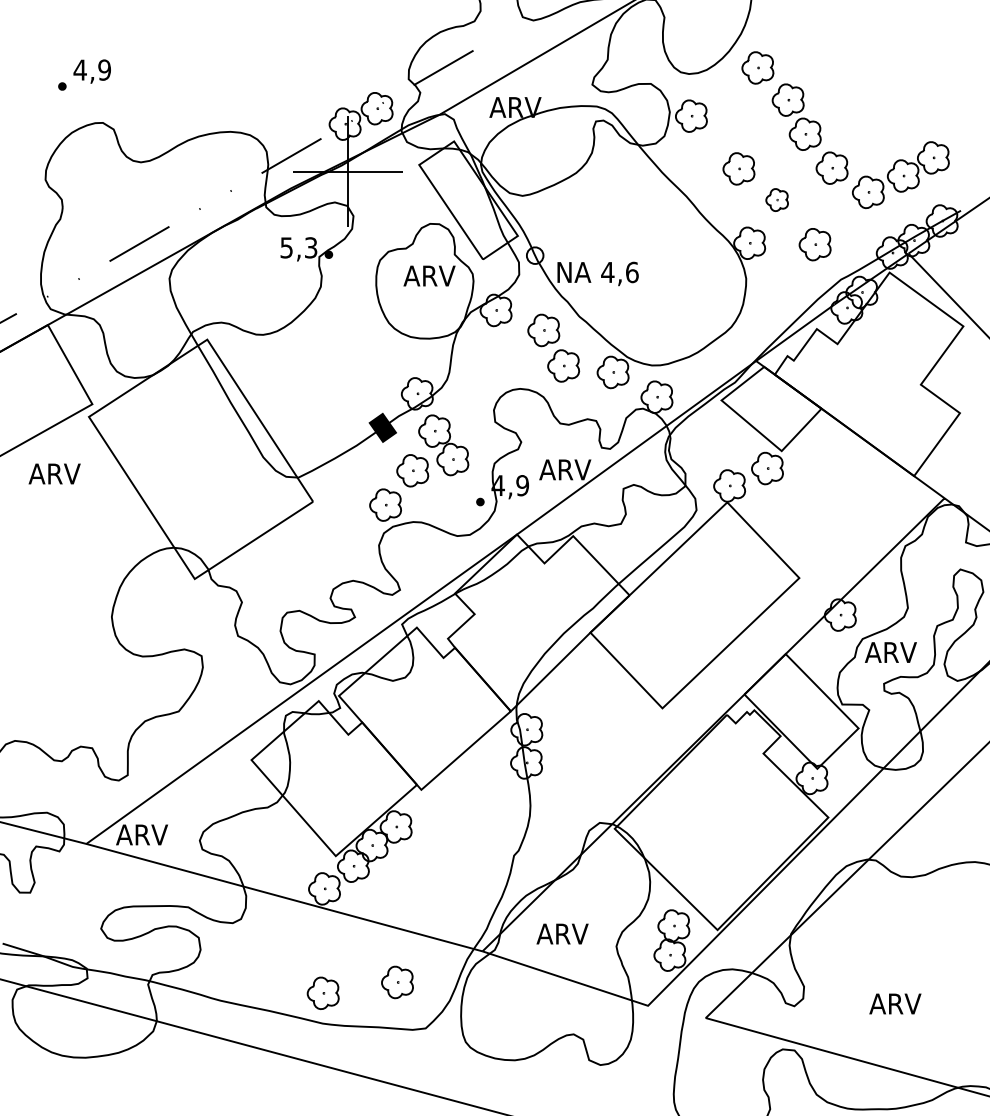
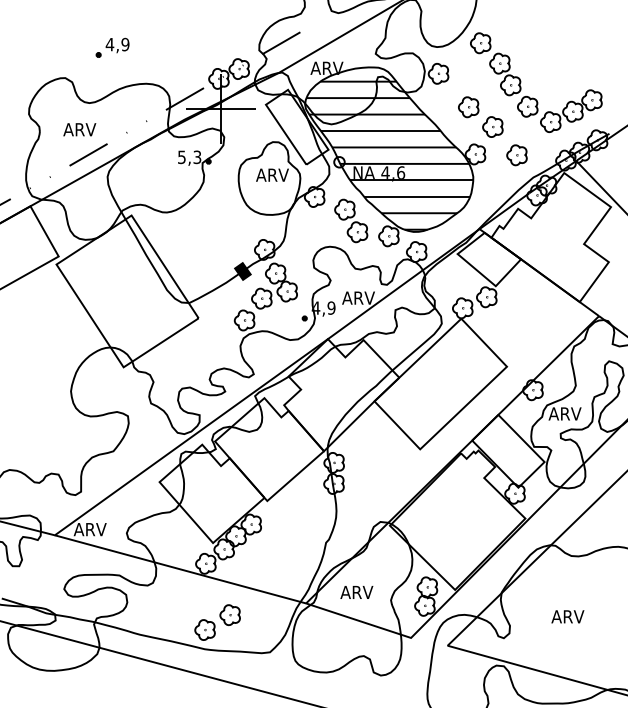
part: (84, 74) -> (112, 47), moved
part: (776, 199) -> (492, 126), size x1.43
hatch: (614, 244) -> (389, 155), added
text: (54, 473) -> (79, 129), moved
part: (396, 983) -> (229, 615), moved
text: (894, 1003) -> (567, 616), moved

